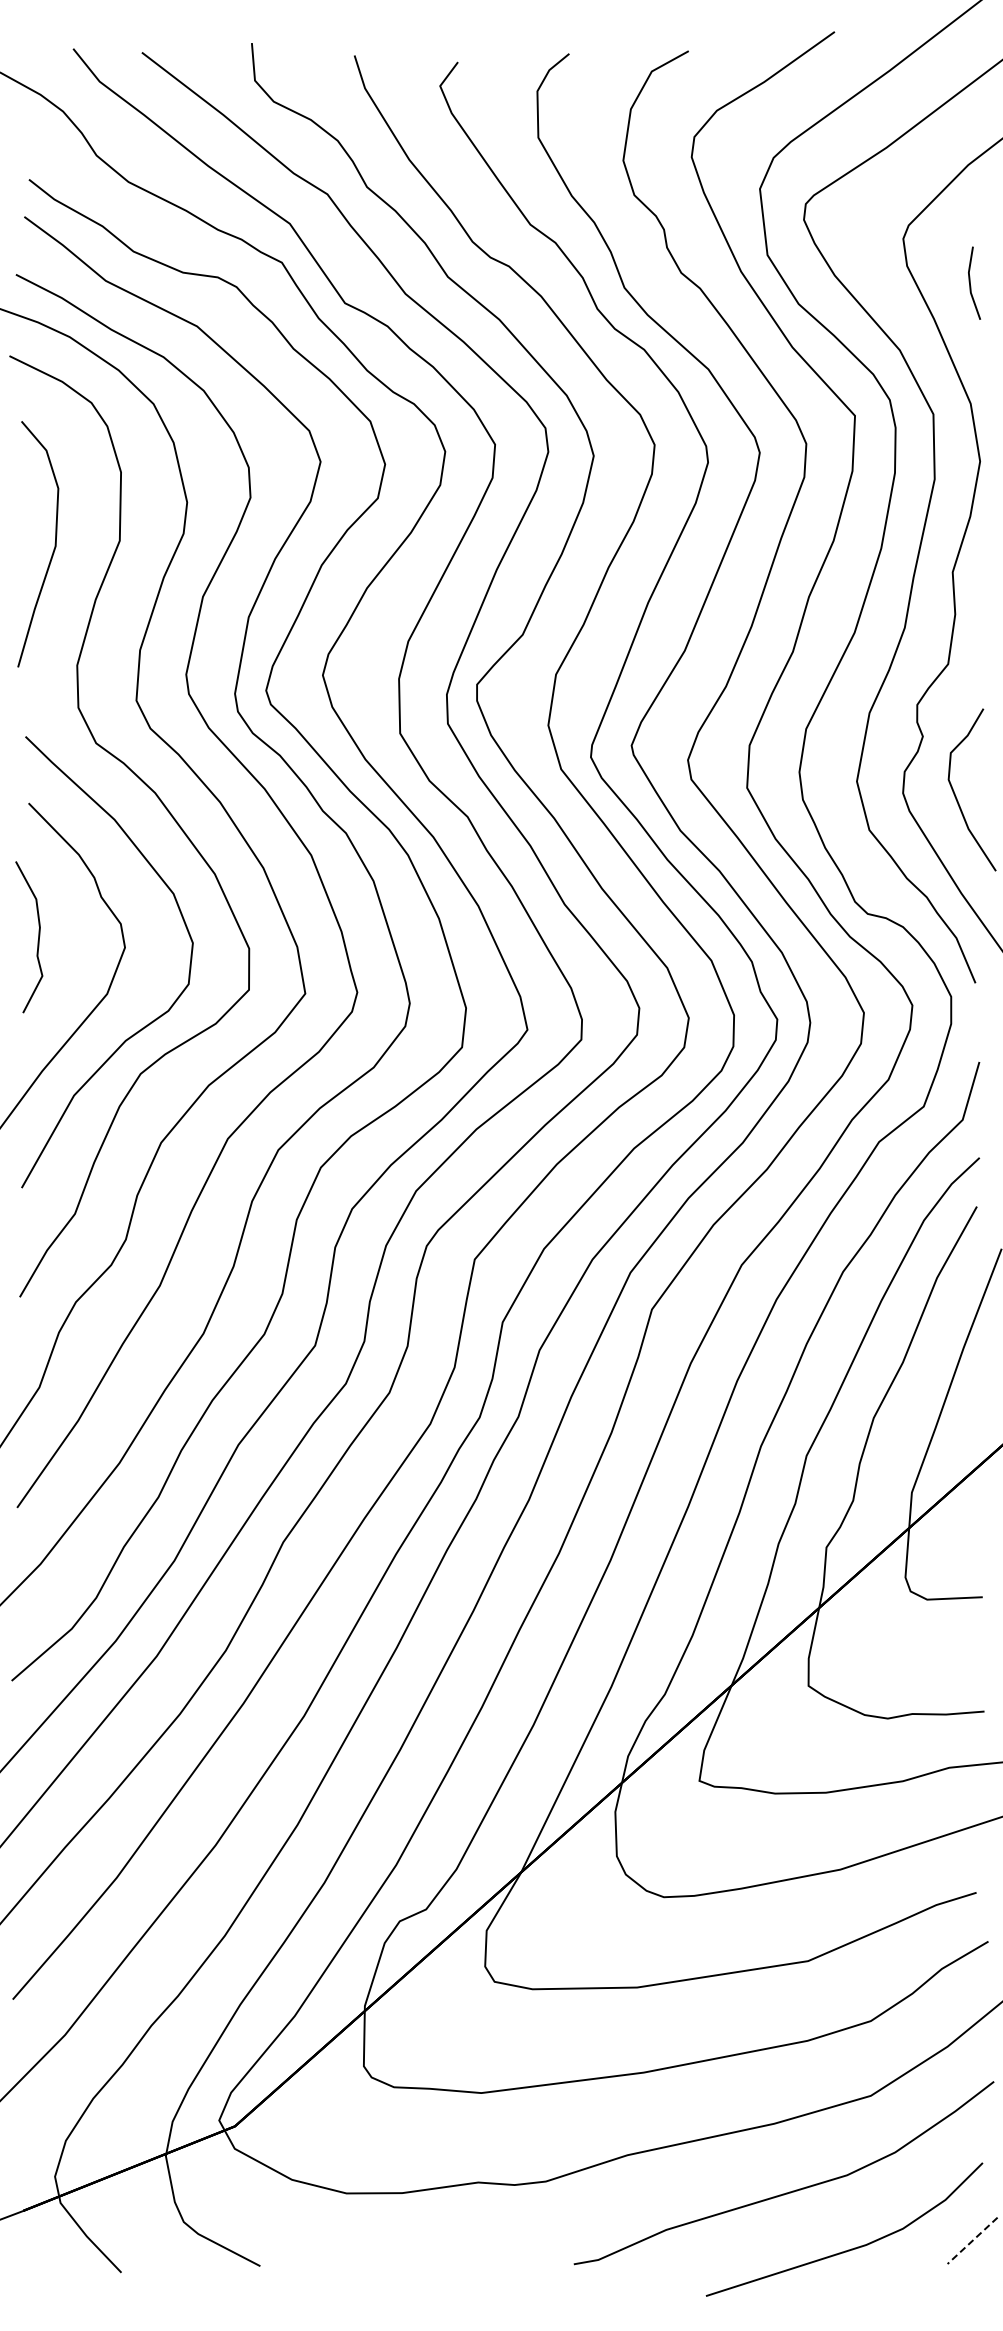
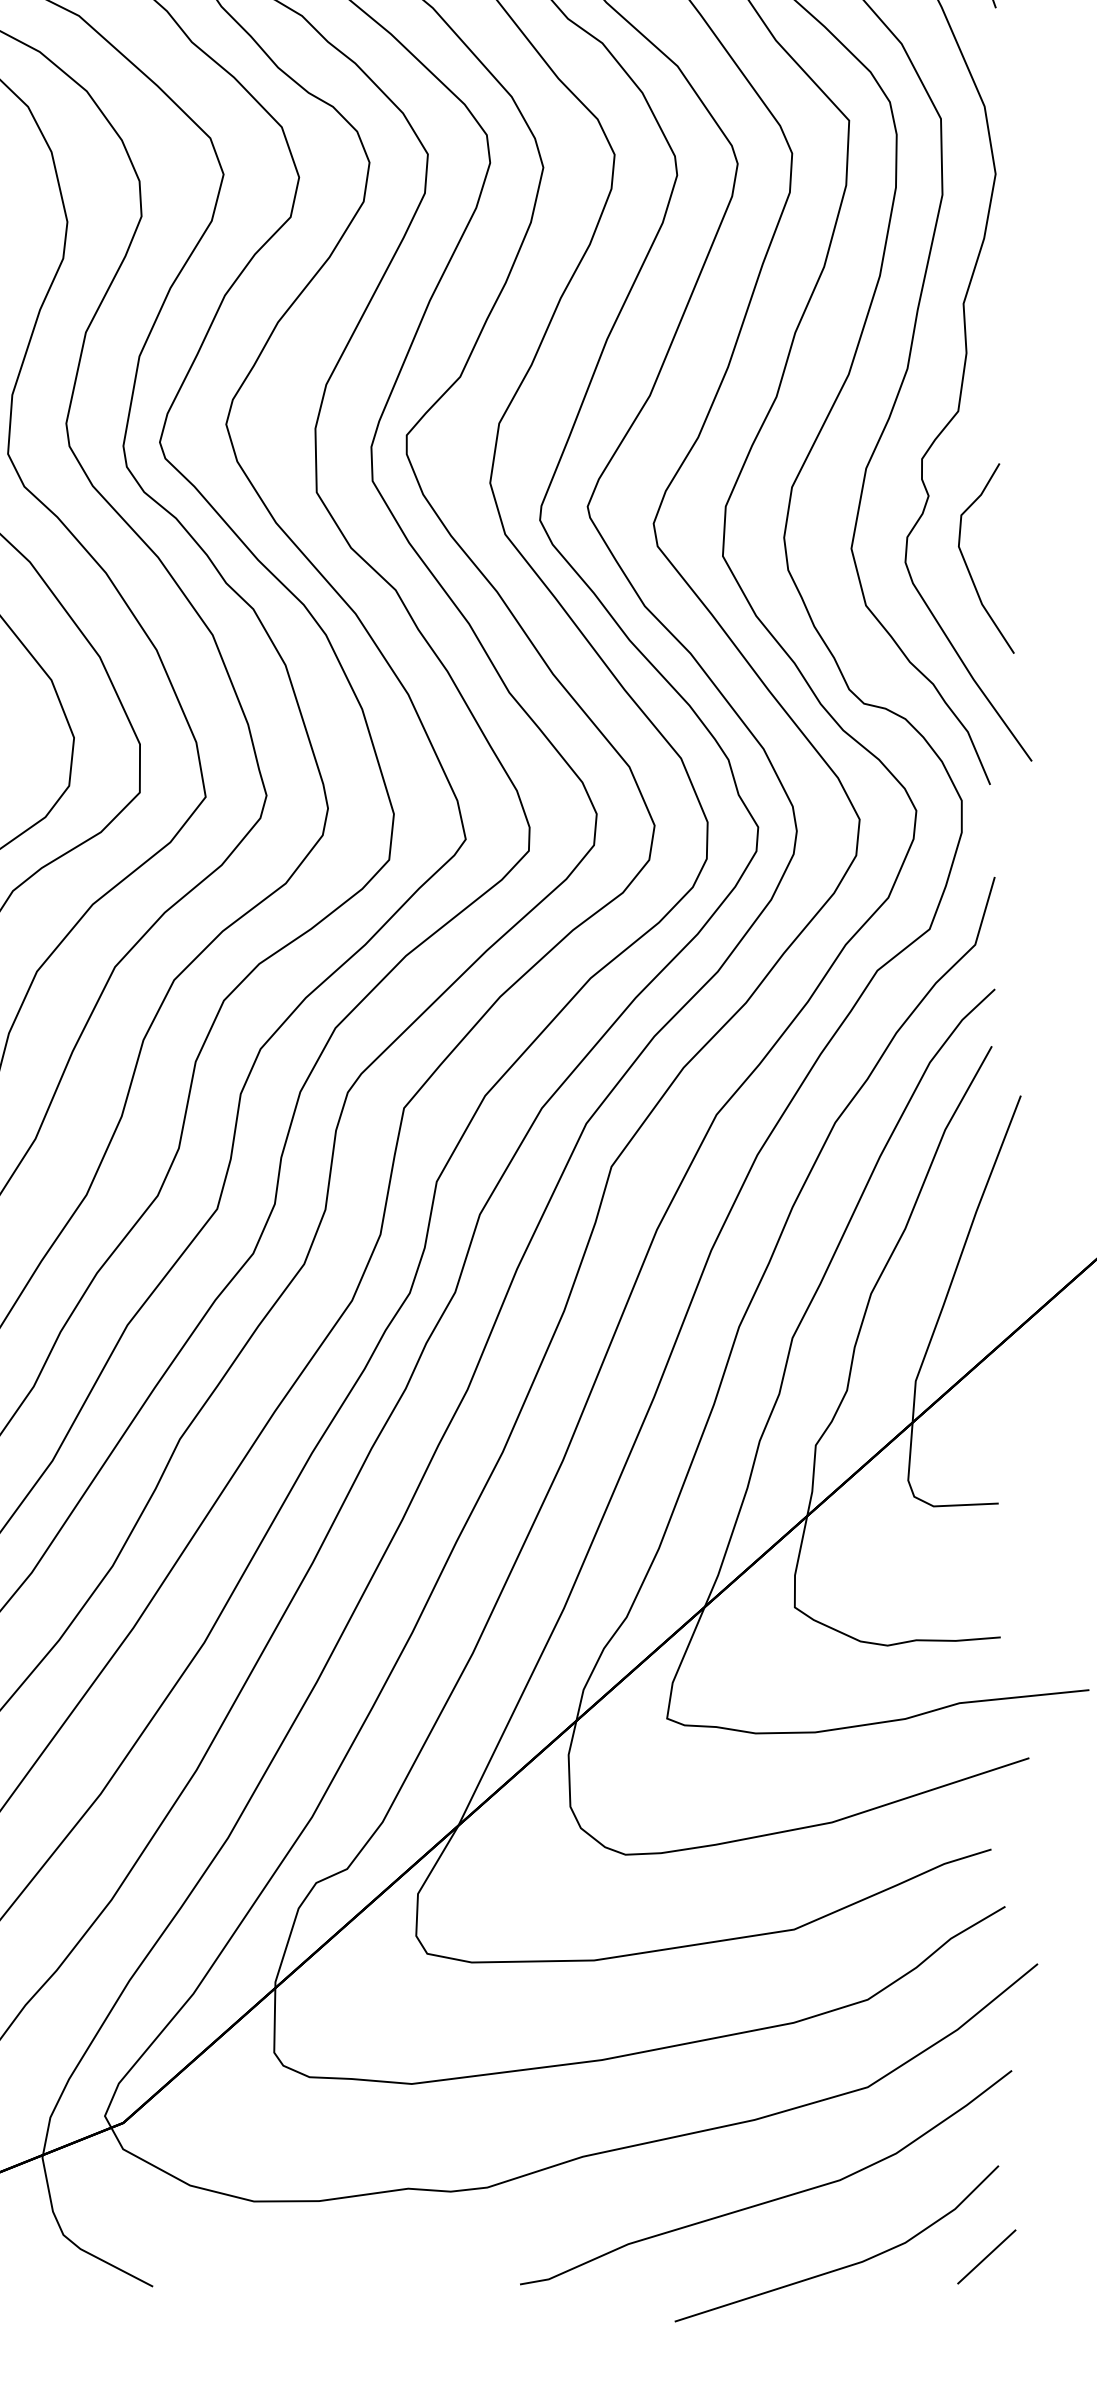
line: (972, 2241) -> (986, 2257), dashed -> solid

